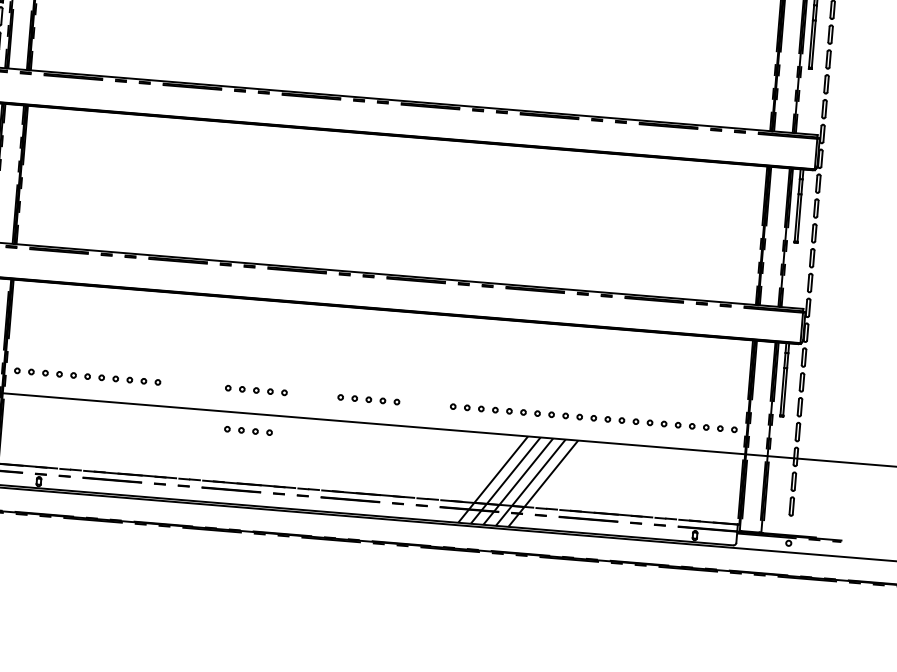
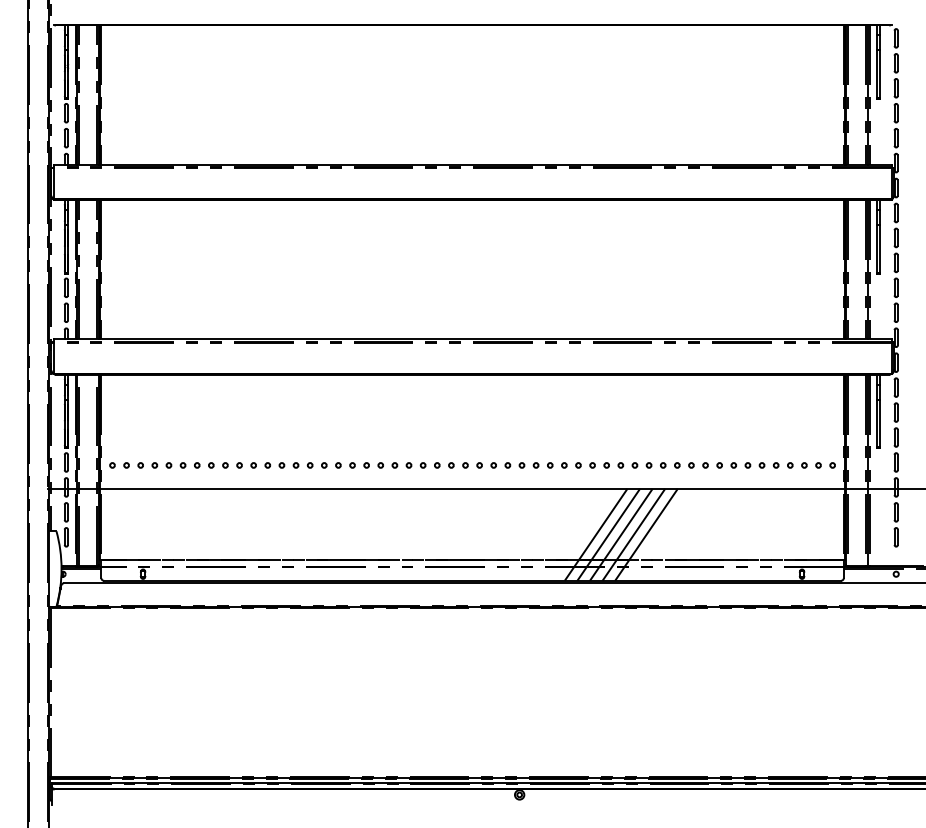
part: (312, 395) -> (408, 465), added
part: (424, 404) -> (521, 465), added
part: (247, 430) -> (288, 465), moved

